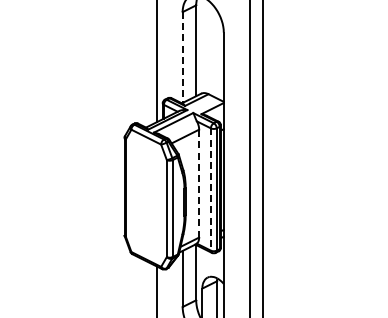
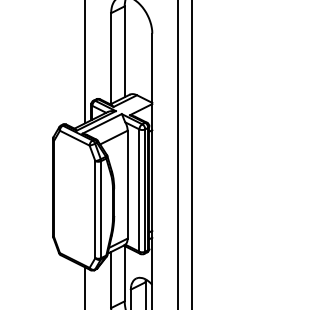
line: (182, 58) -> (111, 59), dashed -> solid
line: (199, 183) -> (128, 184), dashed -> solid
line: (210, 190) -> (139, 191), dashed -> solid

